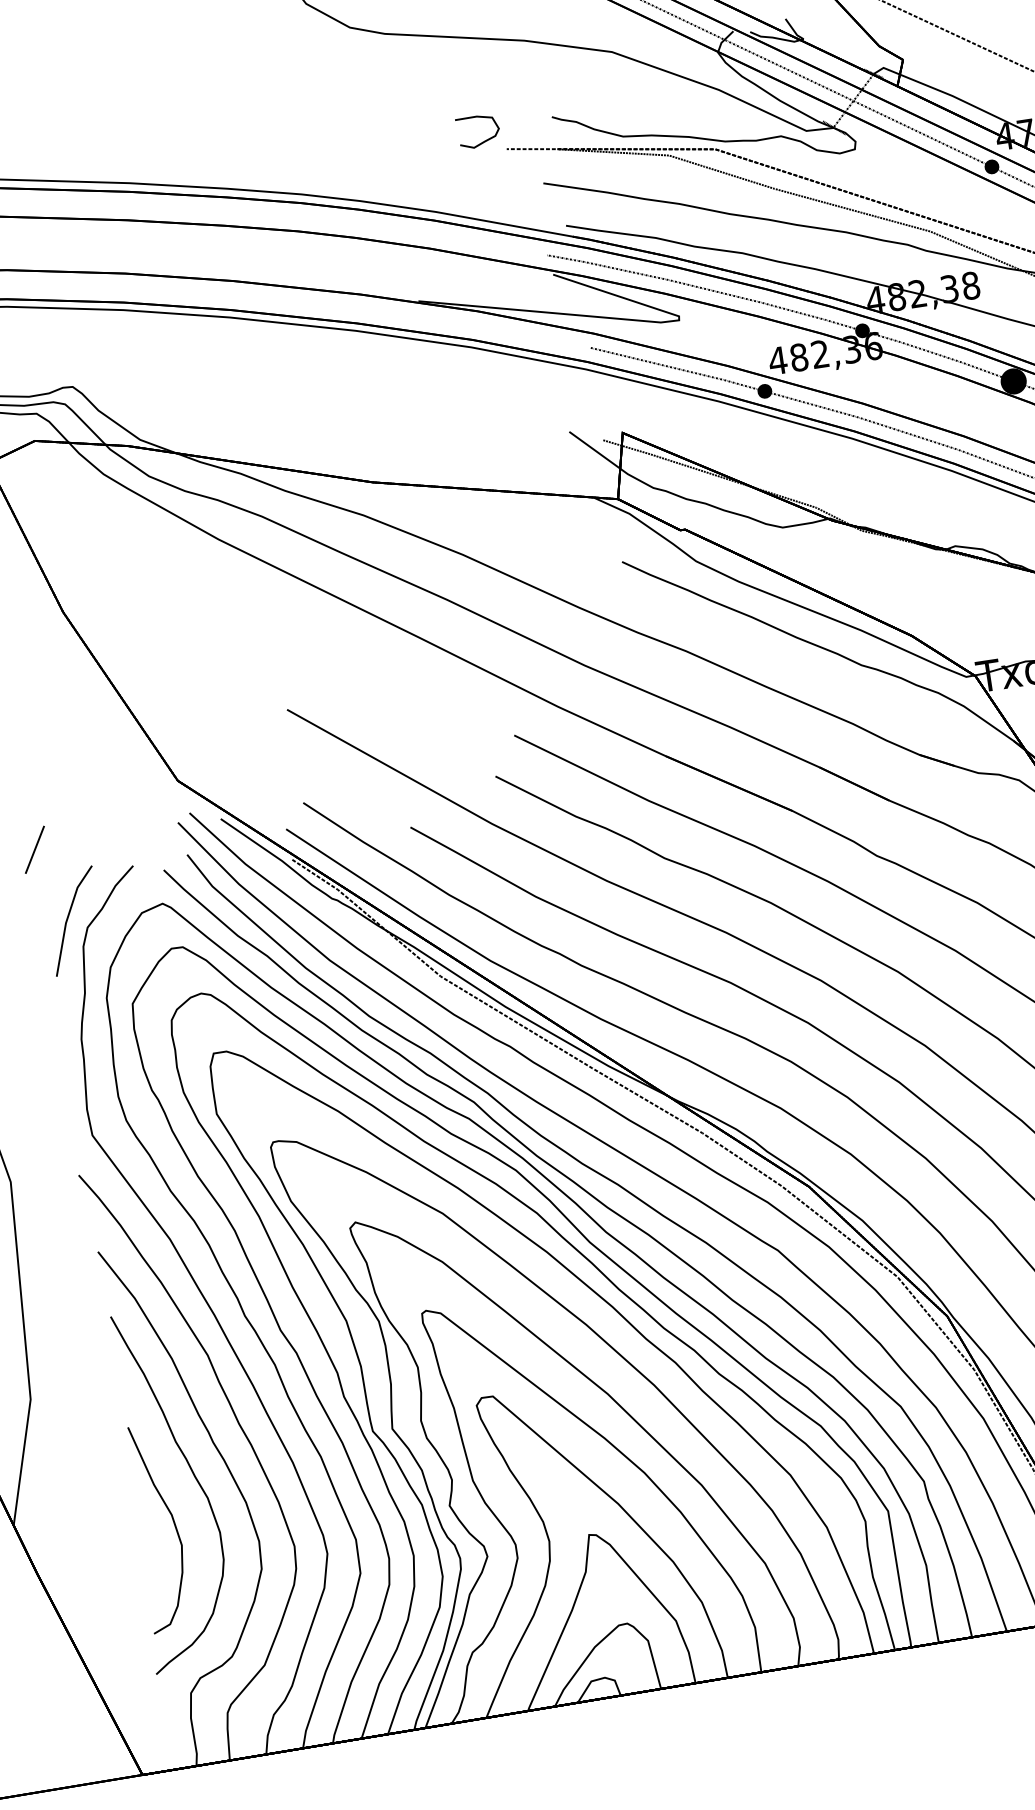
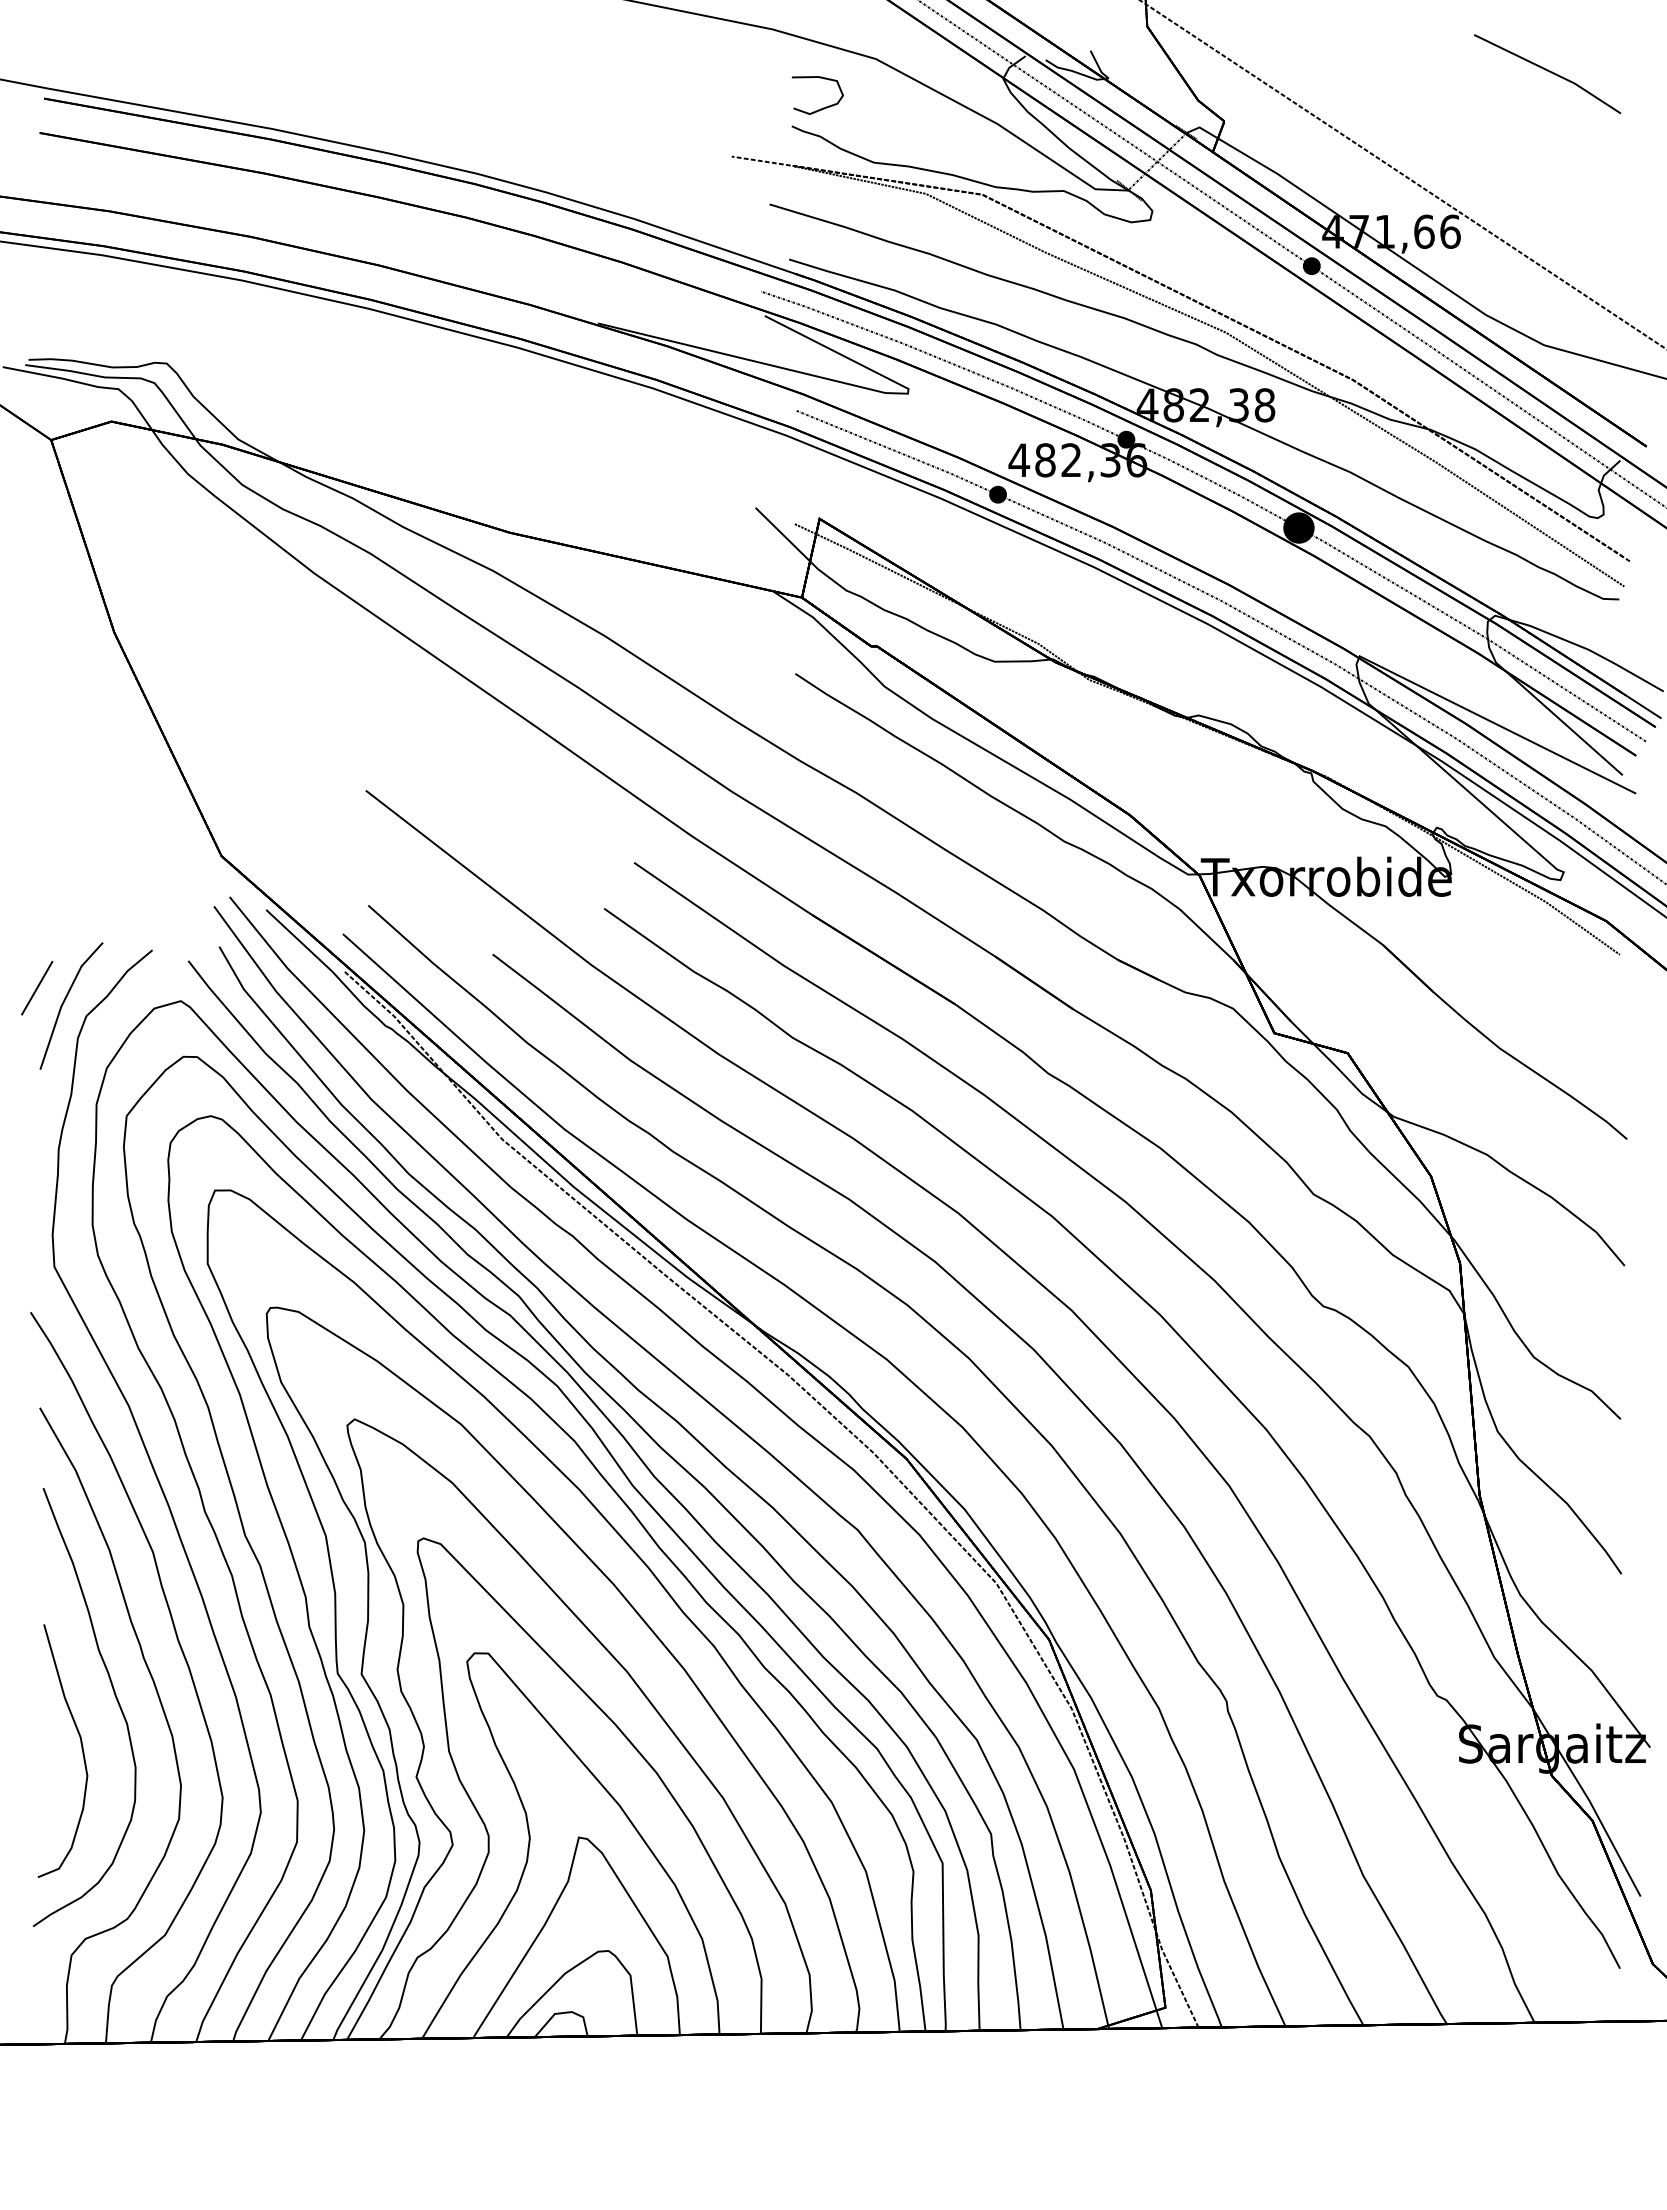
curve: (482, 141) -> (820, 108), moved
line: (35, 850) -> (37, 988), moved

